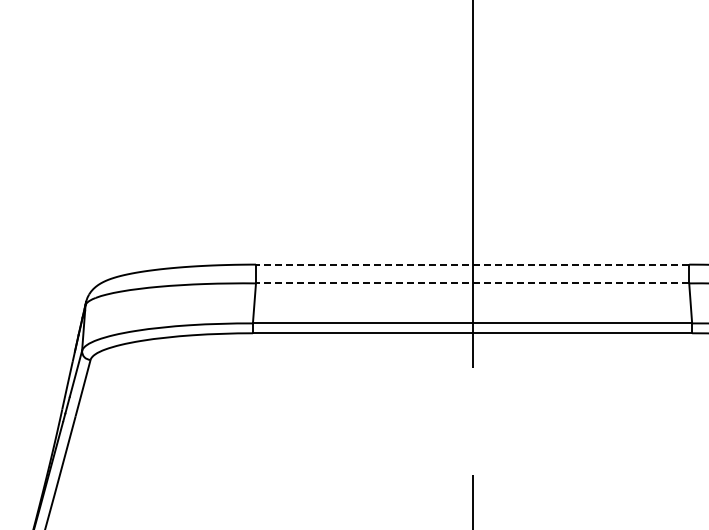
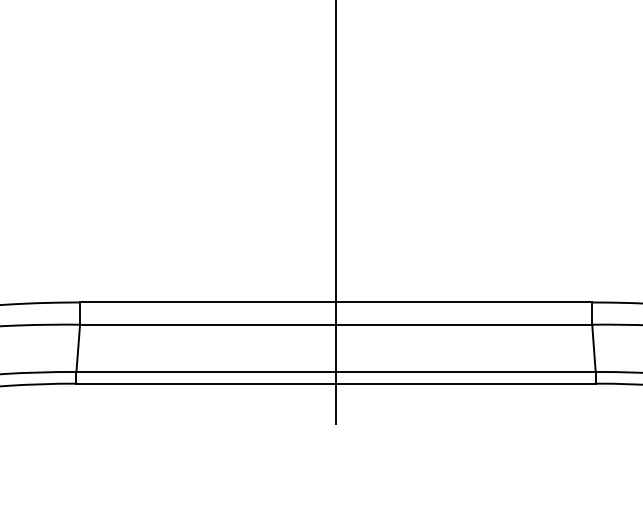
line: (472, 264) -> (336, 302), dashed -> solid
line: (472, 283) -> (336, 324), dashed -> solid

